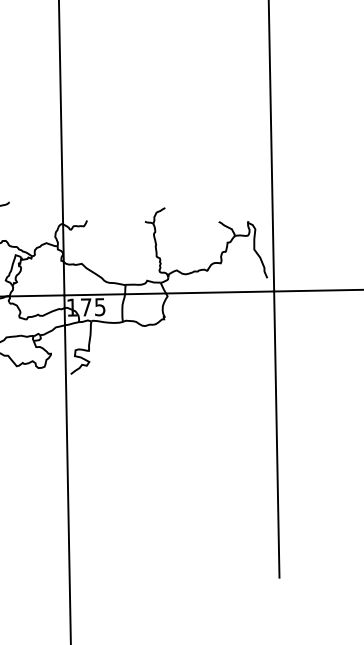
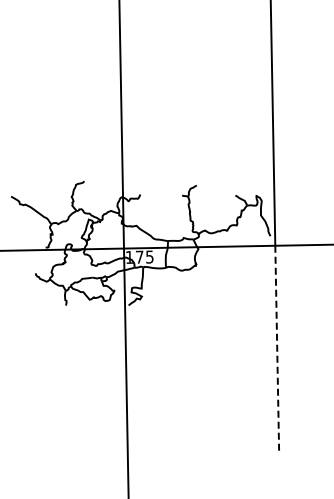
line: (277, 435) -> (277, 349), solid -> dashed

